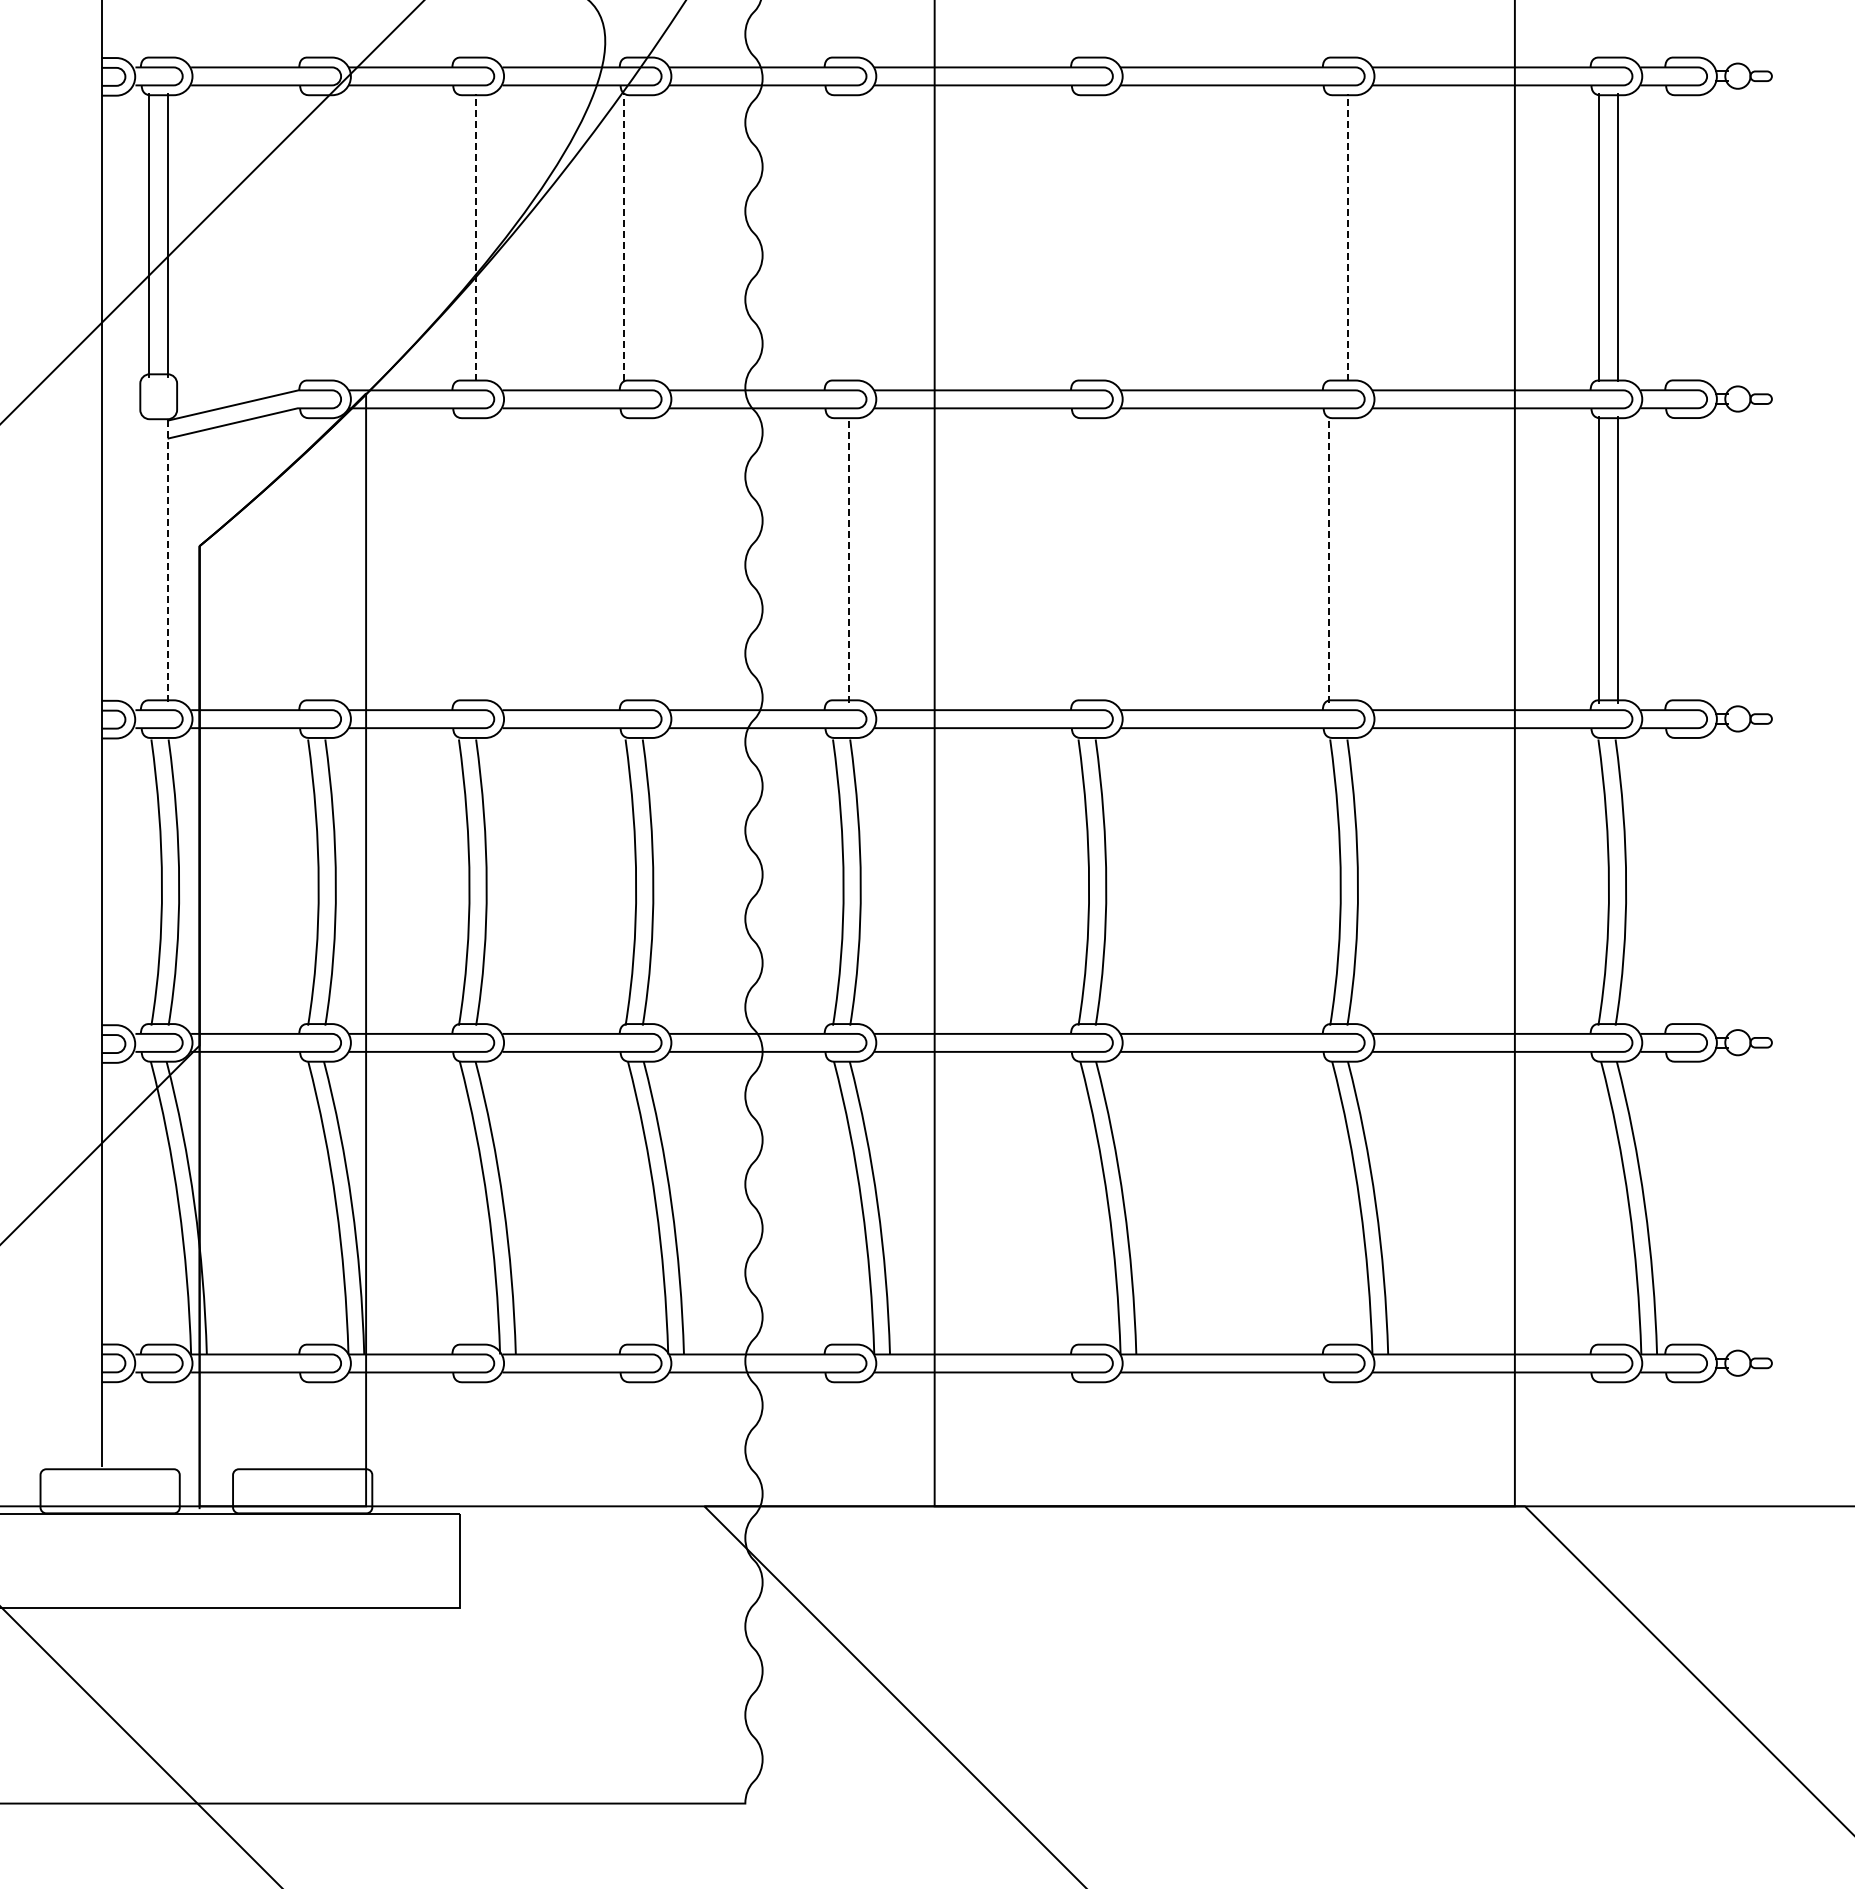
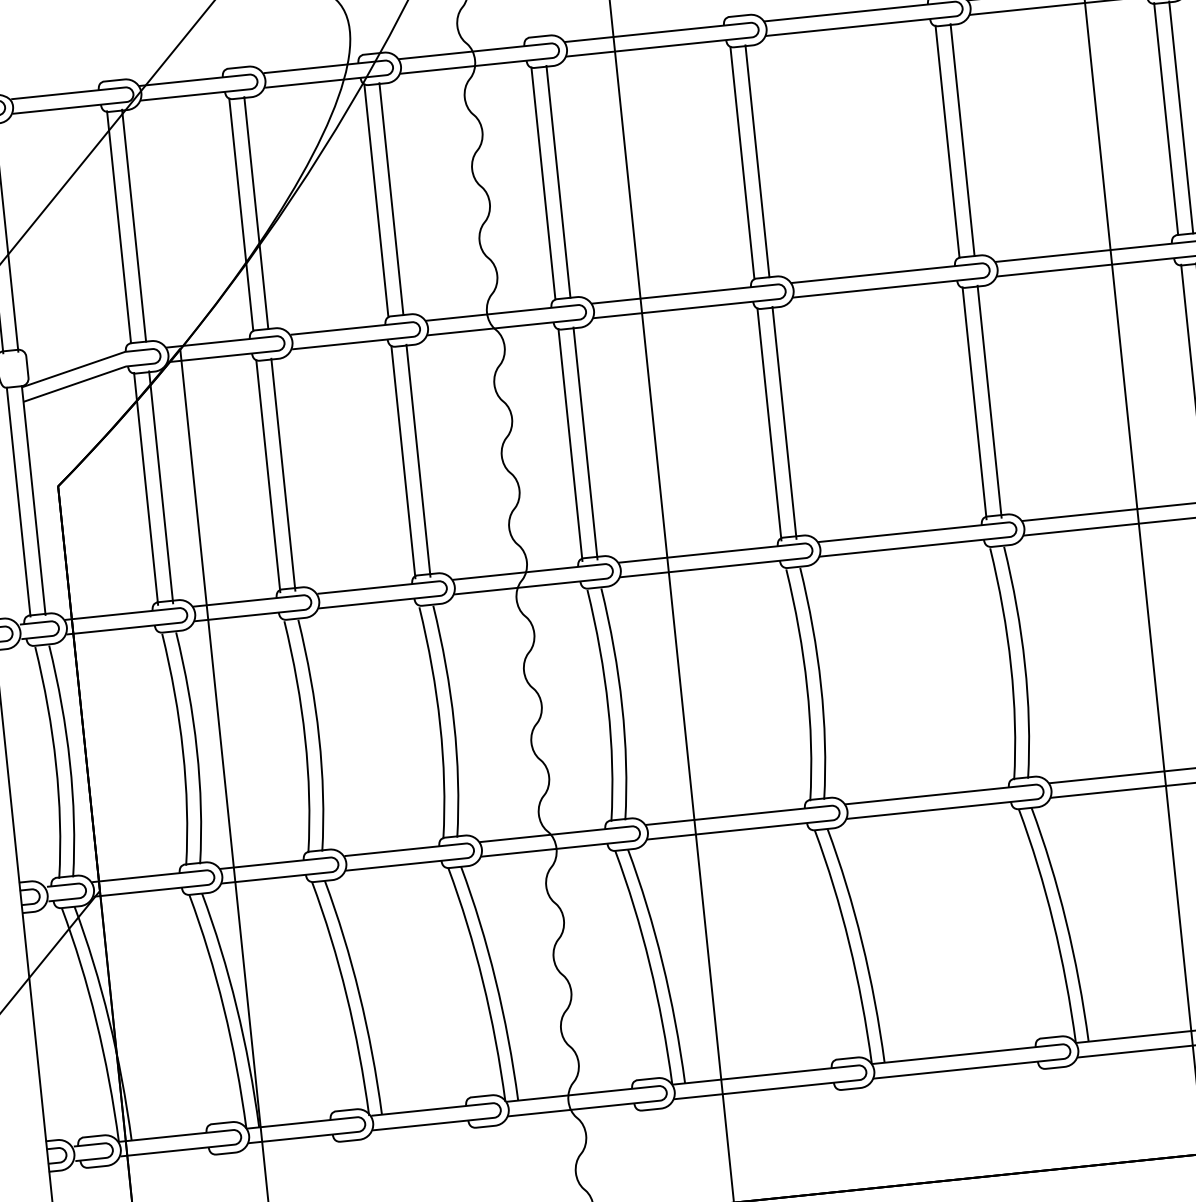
line: (476, 236) -> (256, 212), dashed -> solid
line: (624, 236) -> (376, 199), dashed -> solid
line: (1348, 236) -> (962, 139), dashed -> solid
line: (306, 237) -> (118, 227), added
line: (325, 237) -> (134, 225), added
line: (457, 237) -> (241, 214), added
line: (642, 237) -> (391, 199), added
line: (830, 237) -> (543, 183), added
line: (849, 237) -> (558, 181), added
line: (1076, 237) -> (742, 162), added
line: (1094, 237) -> (757, 161), added
line: (1329, 237) -> (947, 141), added
line: (168, 559) -> (34, 499), dashed -> solid
line: (849, 559) -> (585, 442), dashed -> solid
line: (1329, 559) -> (974, 402), dashed -> solid
line: (149, 560) -> (18, 502), added
line: (306, 560) -> (145, 489), added
line: (325, 560) -> (161, 487), added
line: (457, 560) -> (268, 476), added
line: (476, 560) -> (283, 474), added
line: (624, 560) -> (403, 462), added
line: (642, 560) -> (418, 460), added
line: (830, 560) -> (570, 445), added
line: (1076, 560) -> (769, 424), added
line: (1094, 560) -> (784, 423), added
line: (1348, 560) -> (990, 401), added

